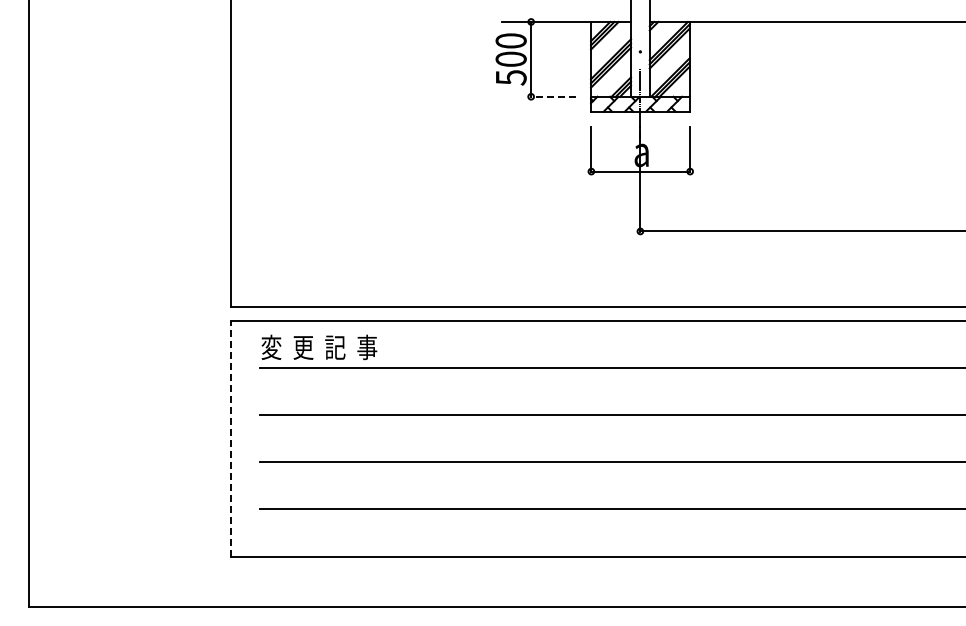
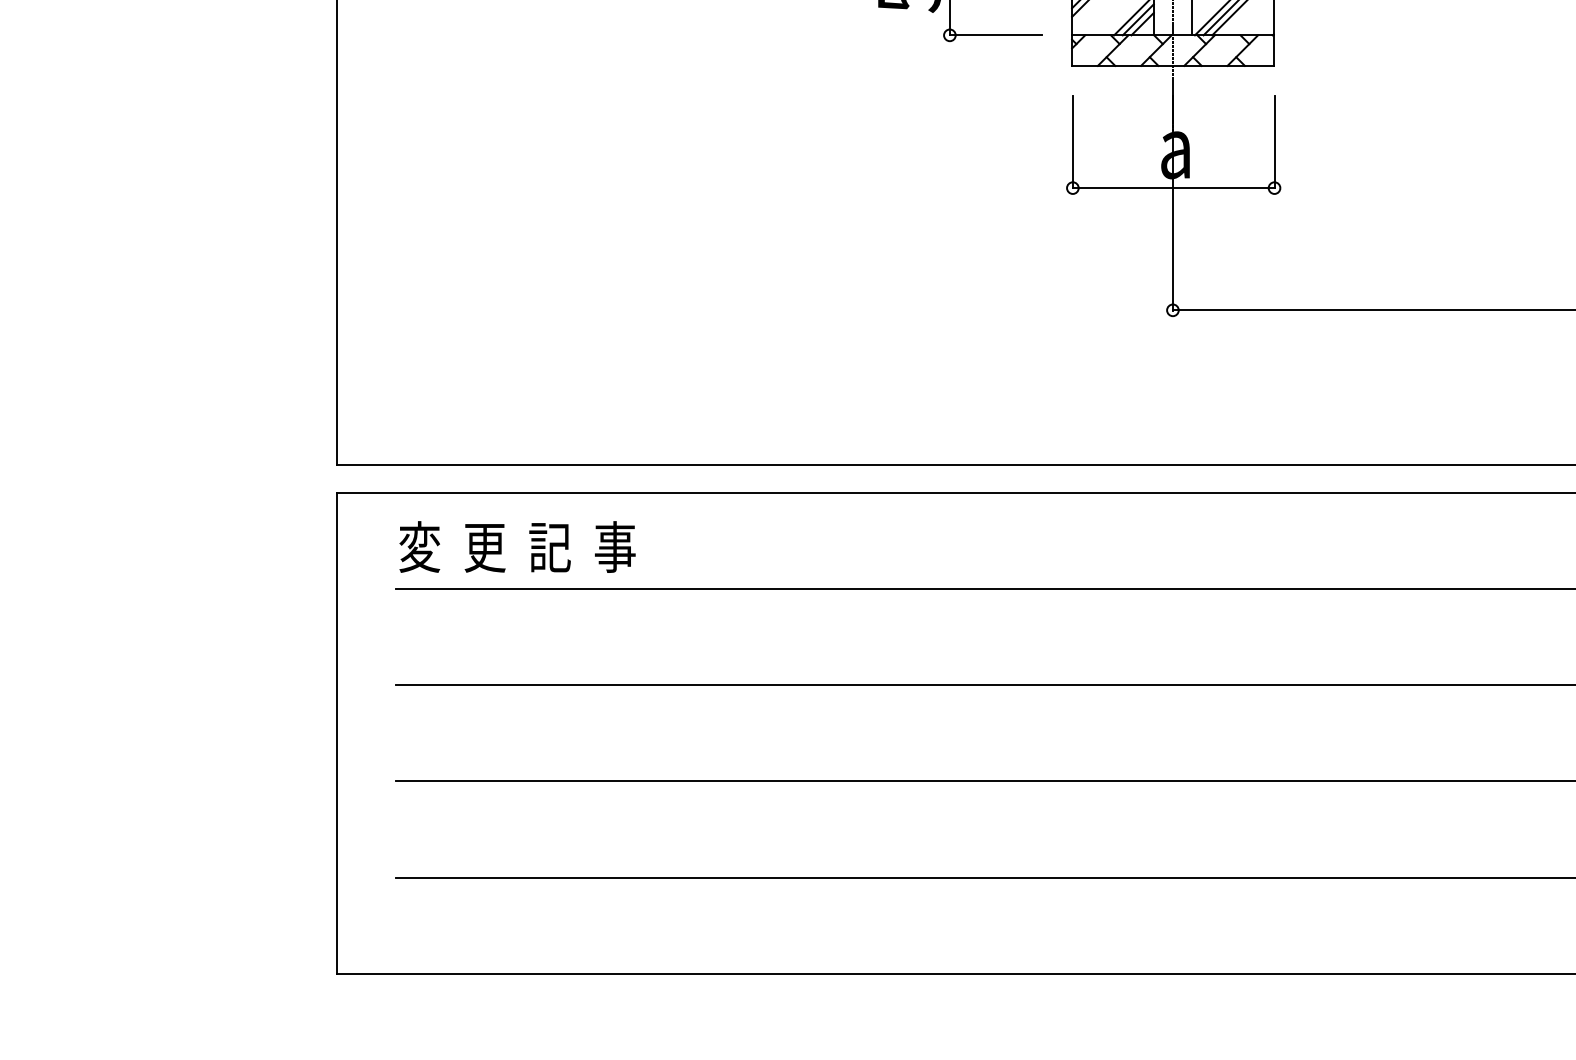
line: (553, 96) -> (995, 34), dashed -> solid
line: (231, 438) -> (338, 733), dashed -> solid

